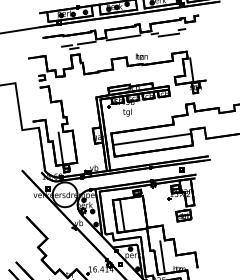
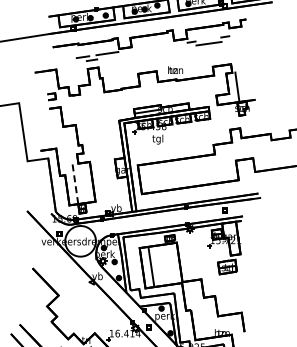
line: (123, 38) -> (152, 47), removed
line: (152, 139) -> (188, 172), removed
line: (61, 148) -> (75, 184), solid -> dashed
line: (162, 257) -> (201, 318), removed

